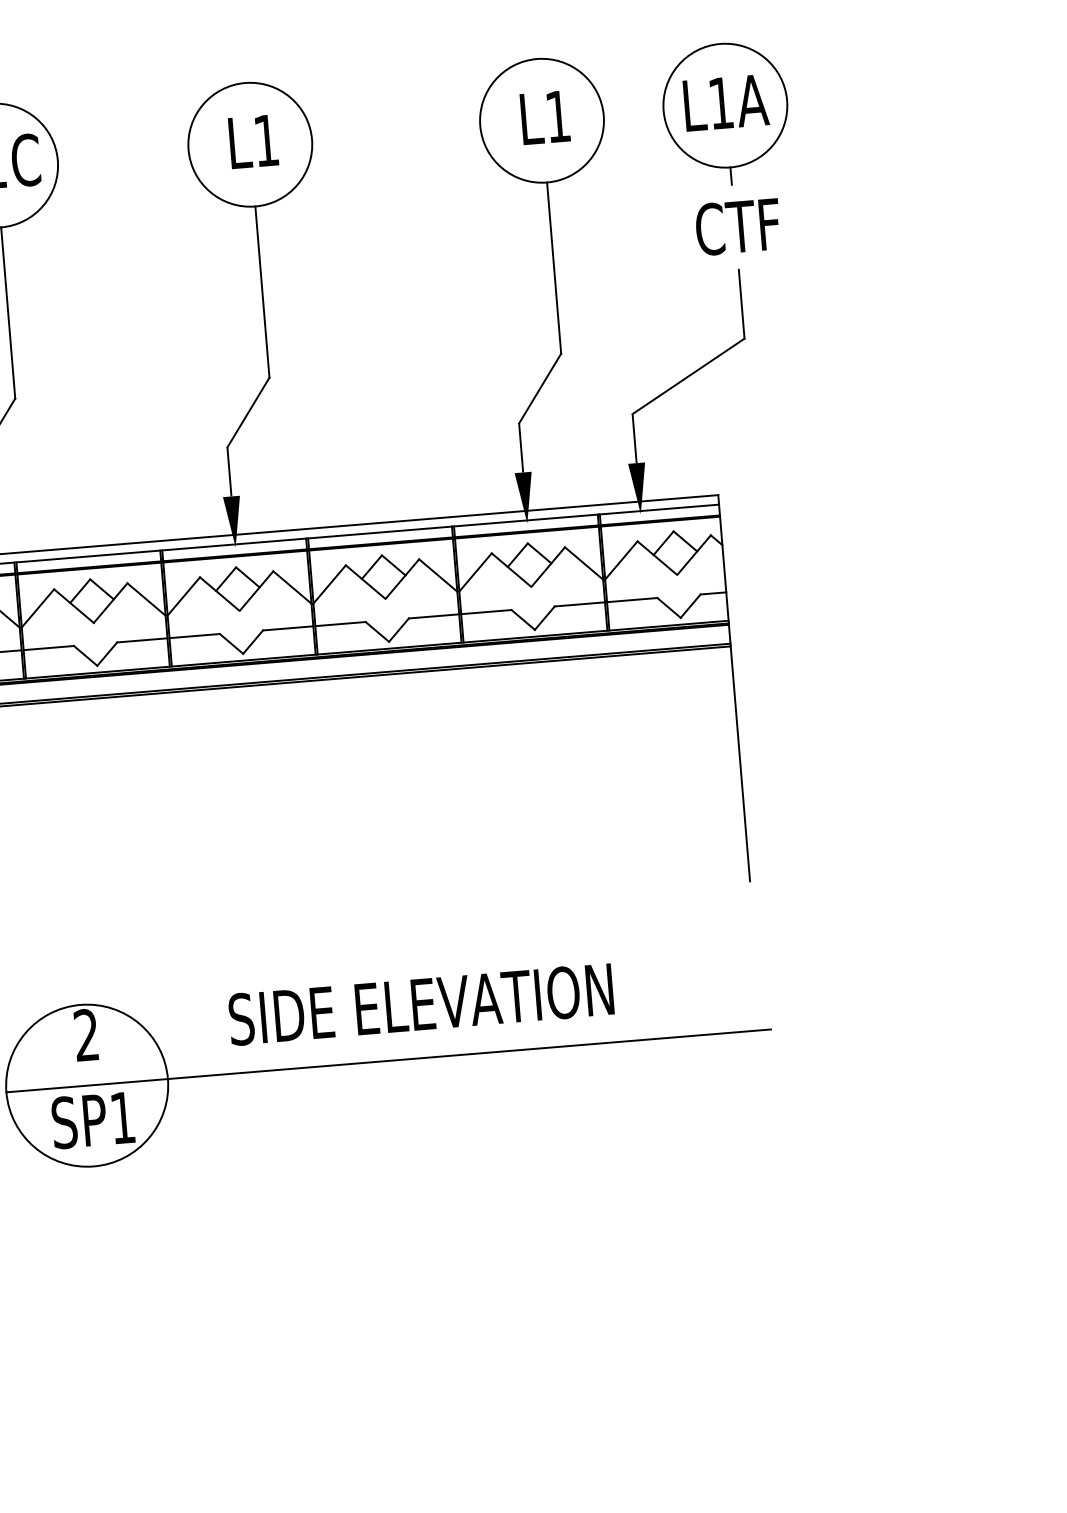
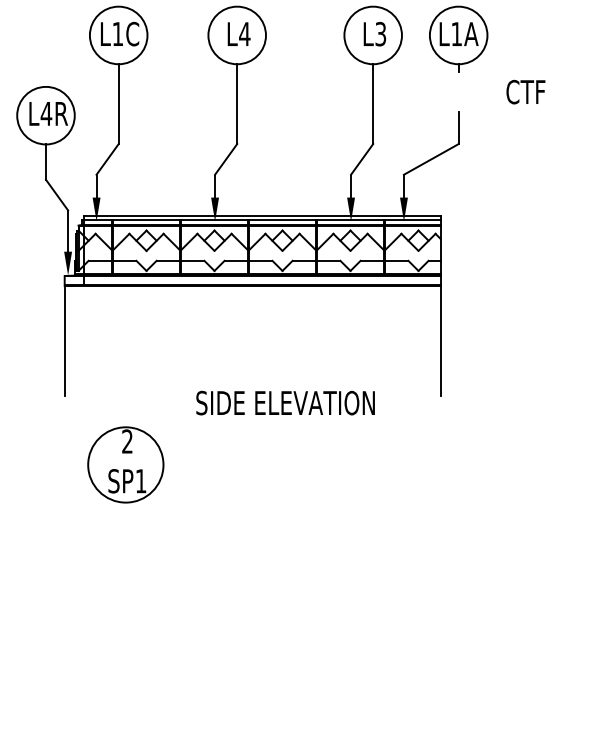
text: (557, 115) -> (380, 33), L1 -> L3
text: (265, 139) -> (244, 33), L1 -> L4
text: (737, 225) -> (525, 91), moved
text: (420, 1003) -> (285, 402), moved
line: (388, 1059) -> (266, 464), removed

